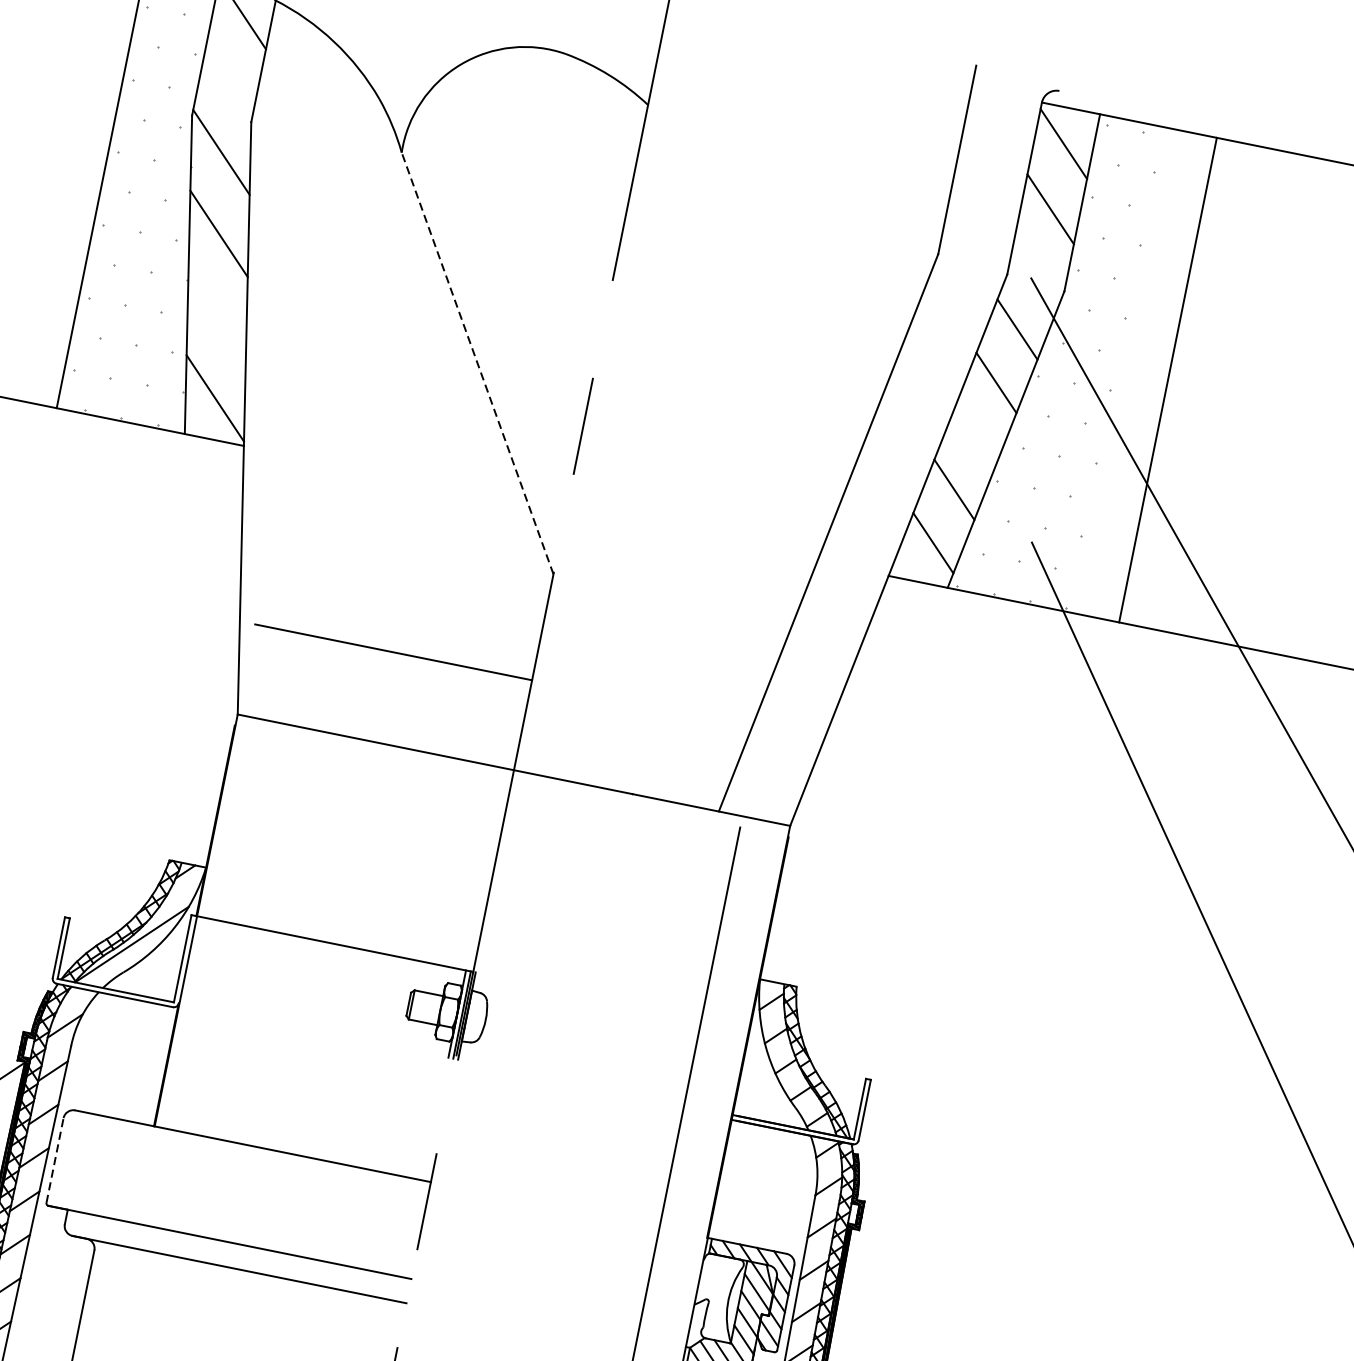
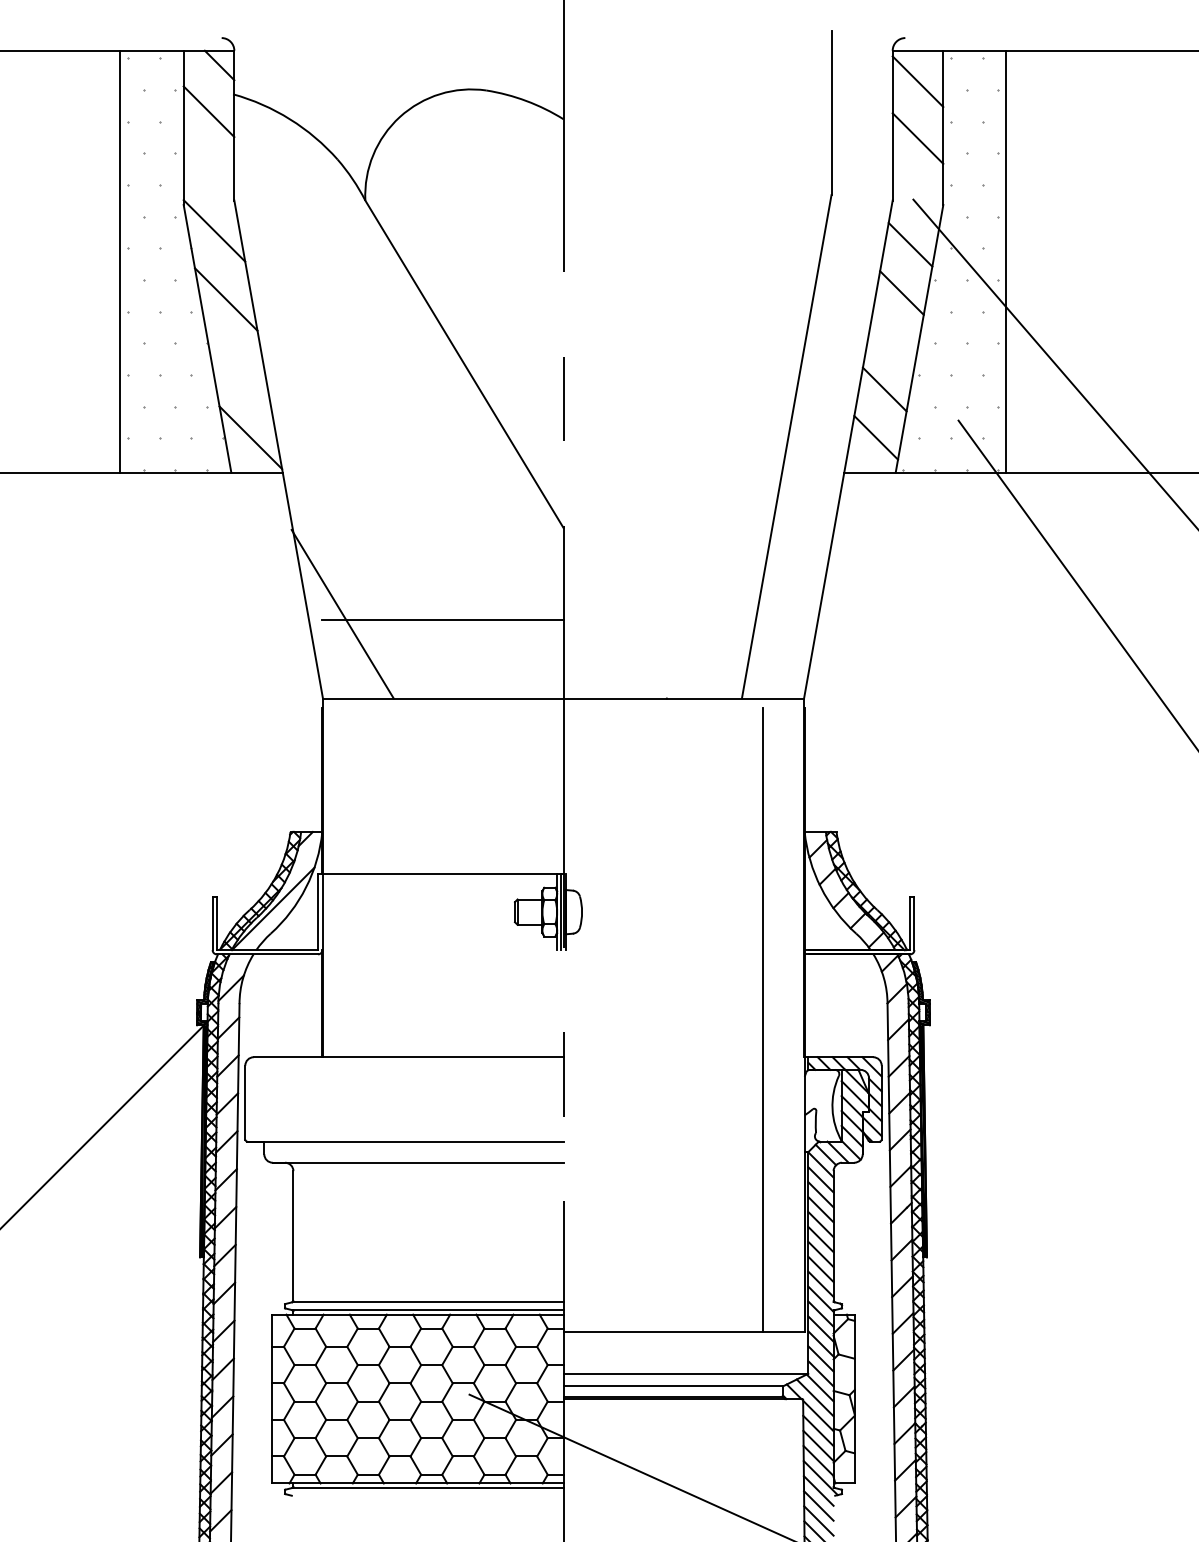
line: (477, 362) -> (464, 363), dashed -> solid
line: (1168, 379) -> (1006, 261), moved
line: (279, 621) -> (342, 613), added
line: (55, 1160) -> (245, 1102), dashed -> solid

